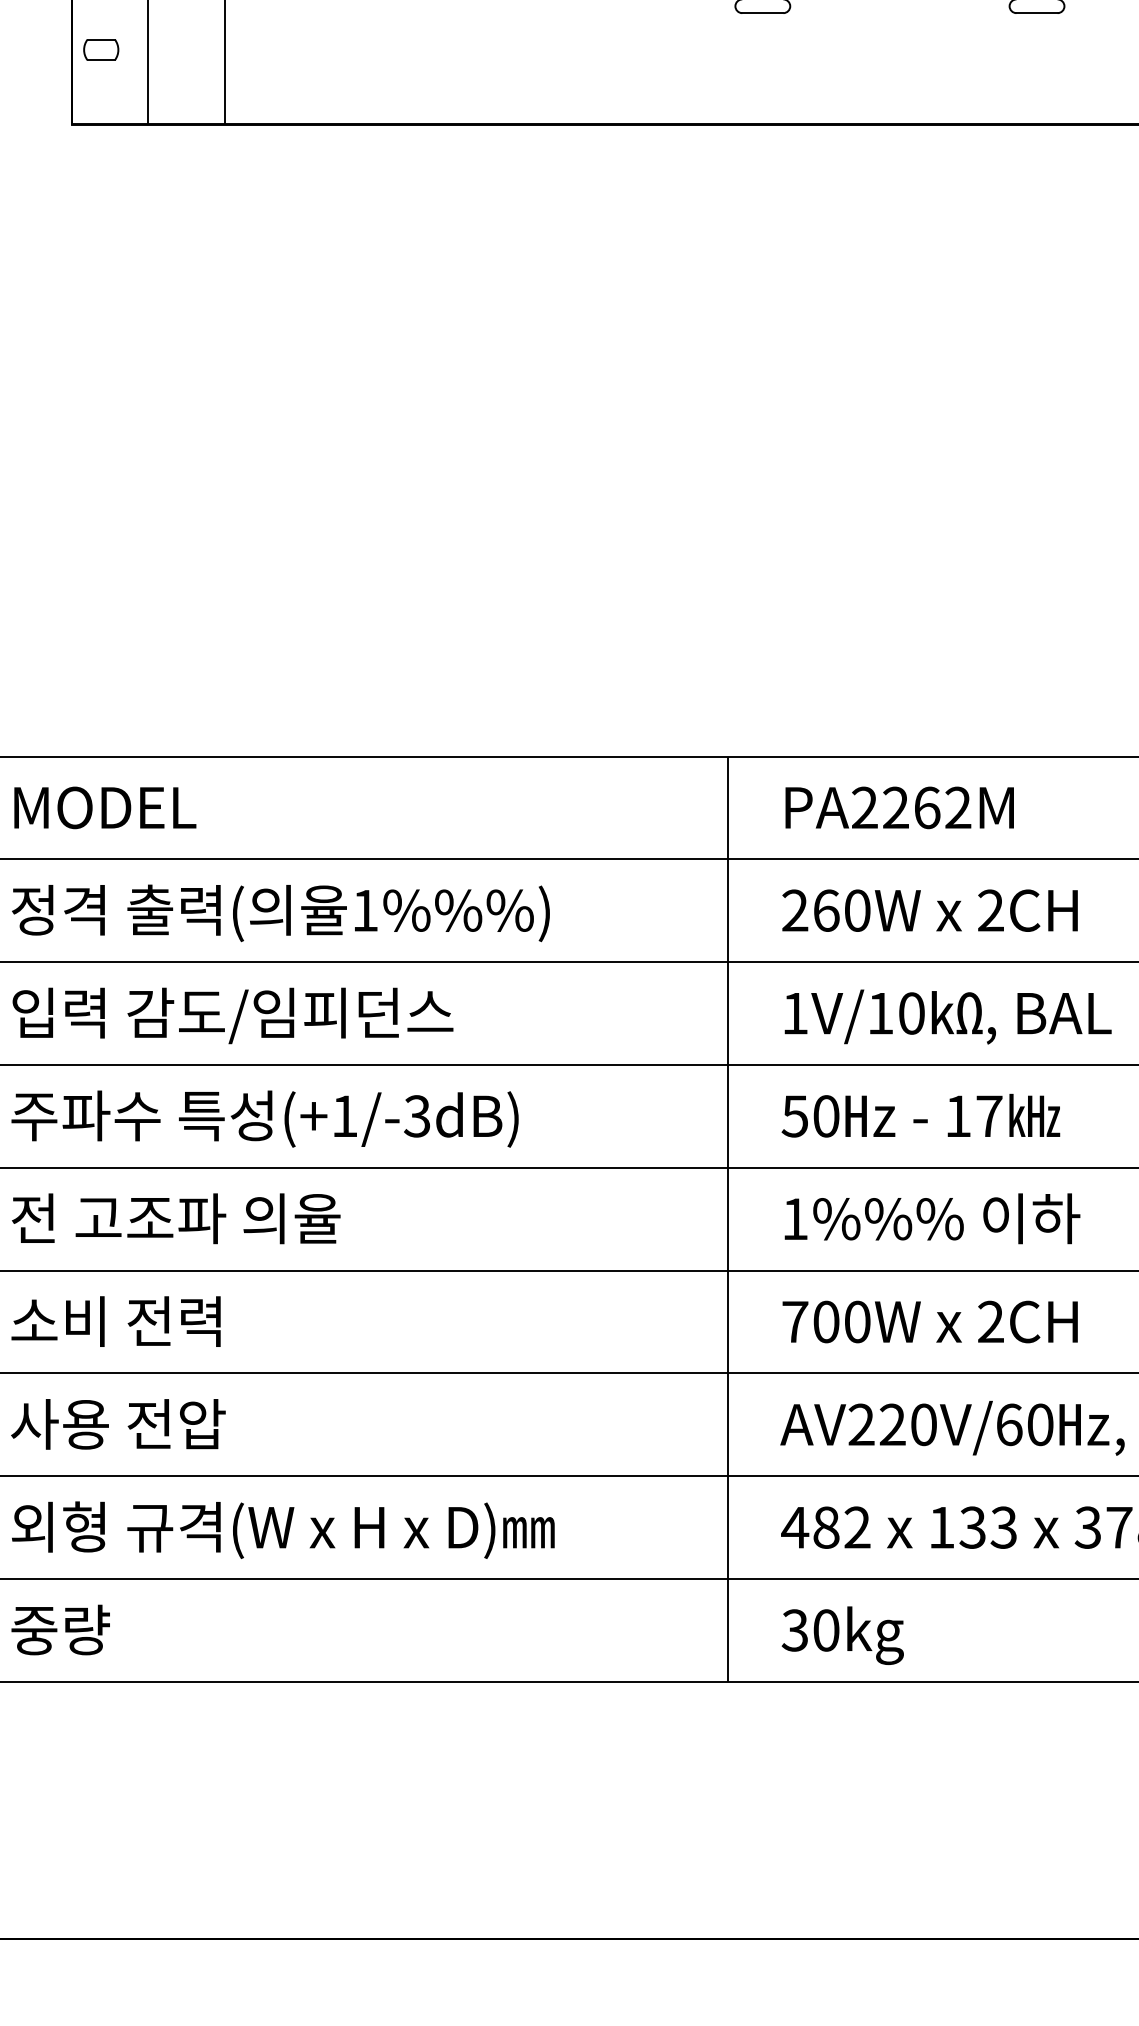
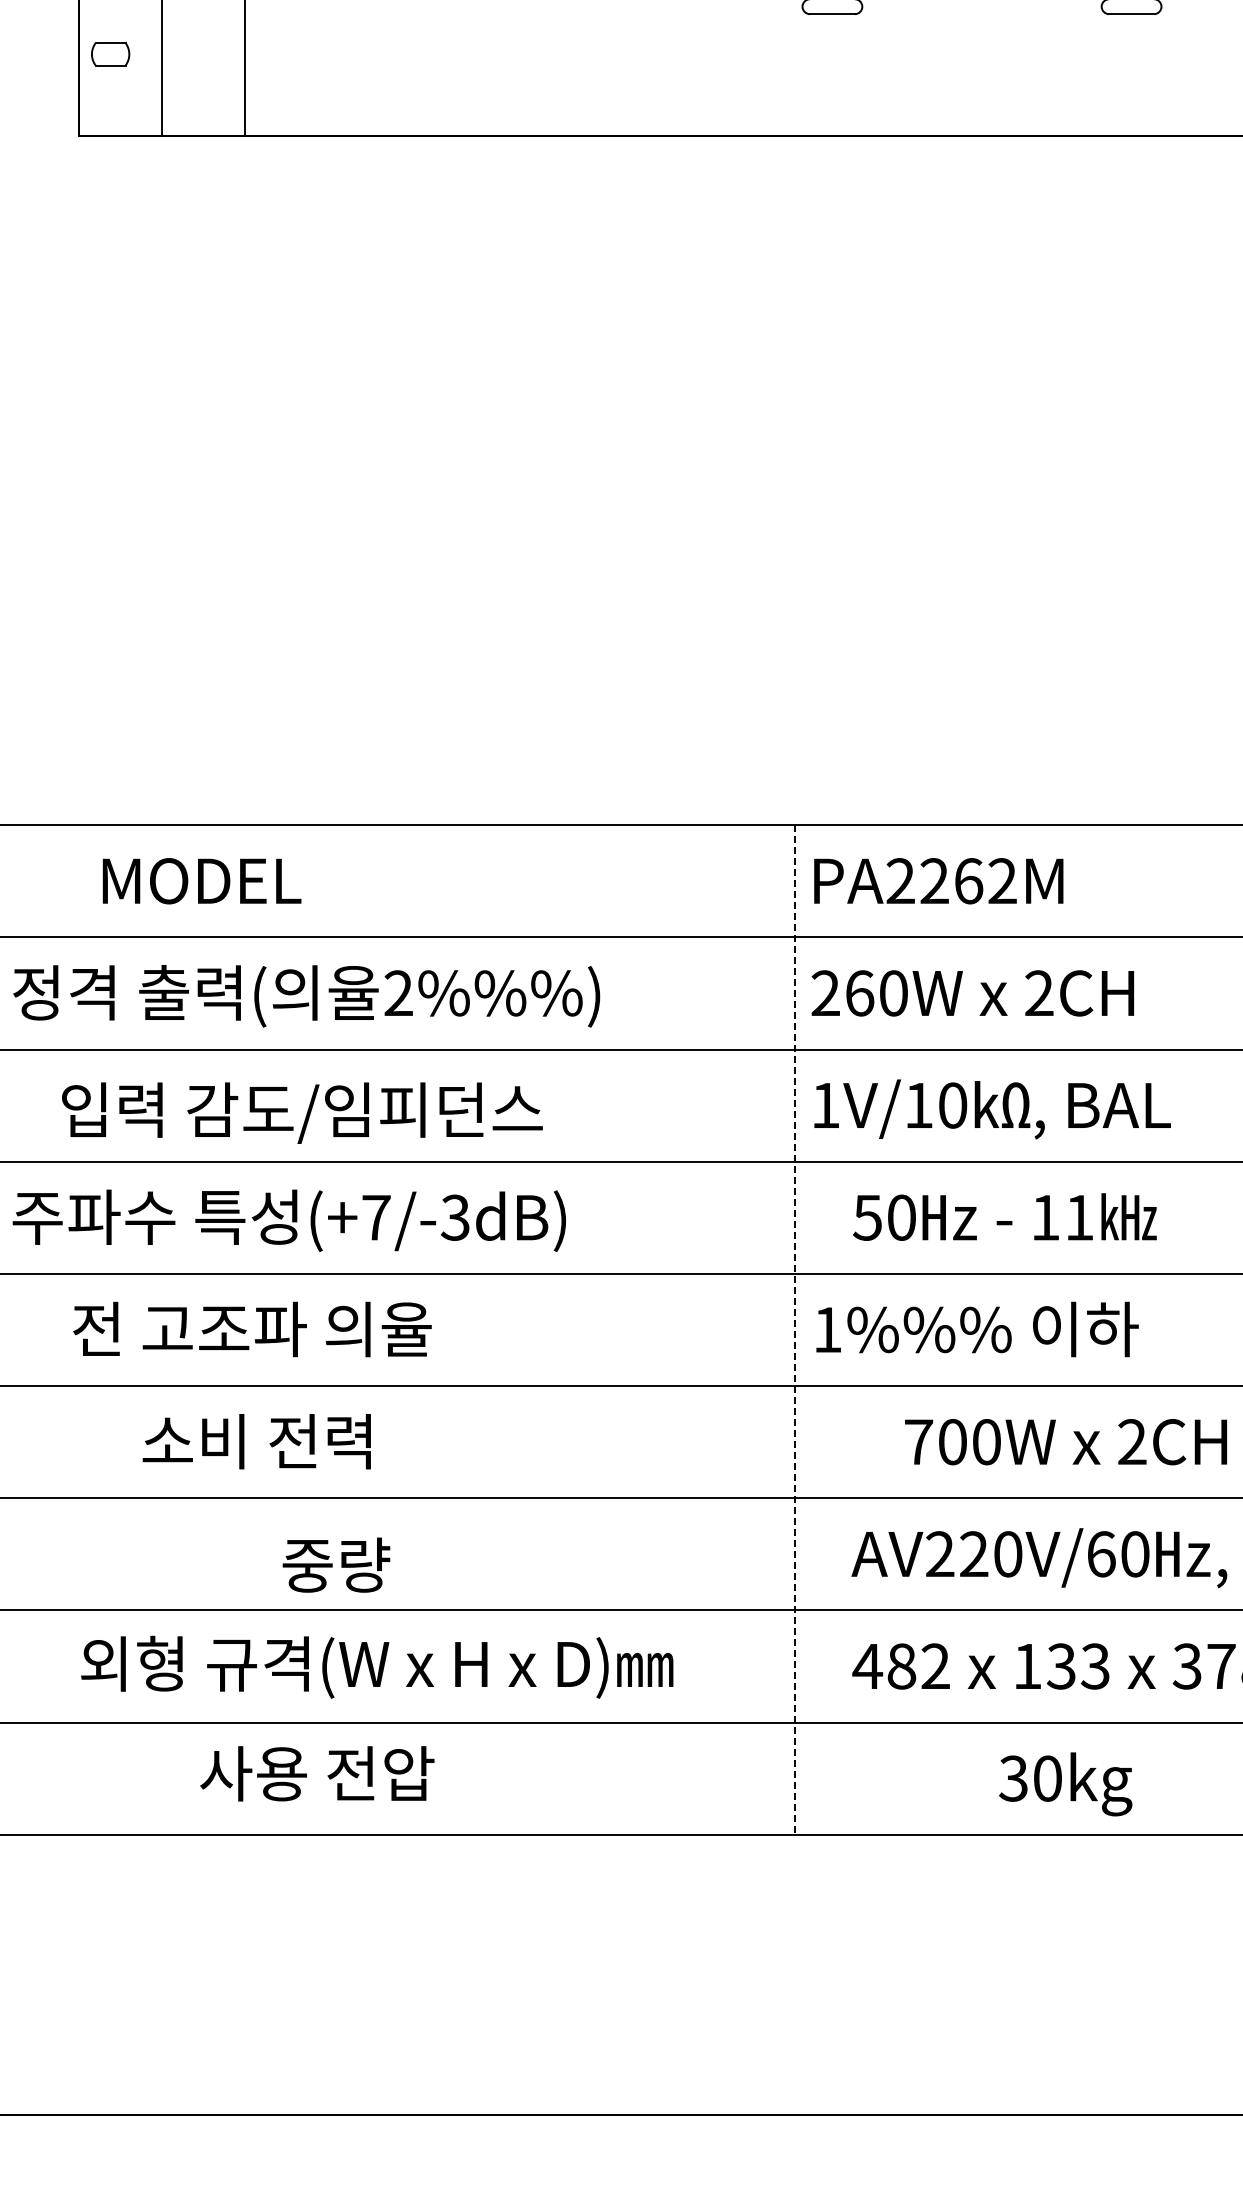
text: (104, 808) -> (201, 881), moved
text: (899, 808) -> (938, 881), moved
text: (365, 909) -> (398, 992), 1%%%) -> 2%%%)
text: (929, 910) -> (972, 993), moved
text: (233, 1015) -> (302, 1112), moved
text: (948, 1017) -> (992, 1109), moved
text: (344, 1116) -> (376, 1217), (+1/-3dB) -> (+7/-3dB)
text: (989, 1116) -> (1079, 1217), 17 -> 11
text: (176, 1218) -> (252, 1329), moved
line: (728, 1218) -> (794, 1329), solid -> dashed
text: (932, 1218) -> (977, 1329), moved
text: (115, 1321) -> (256, 1441), moved
text: (929, 1322) -> (1065, 1442), moved
text: (118, 1424) -> (317, 1773), moved
text: (283, 1529) -> (377, 1666), moved
text: (60, 1629) -> (336, 1564), moved
text: (842, 1635) -> (1065, 1784), moved

